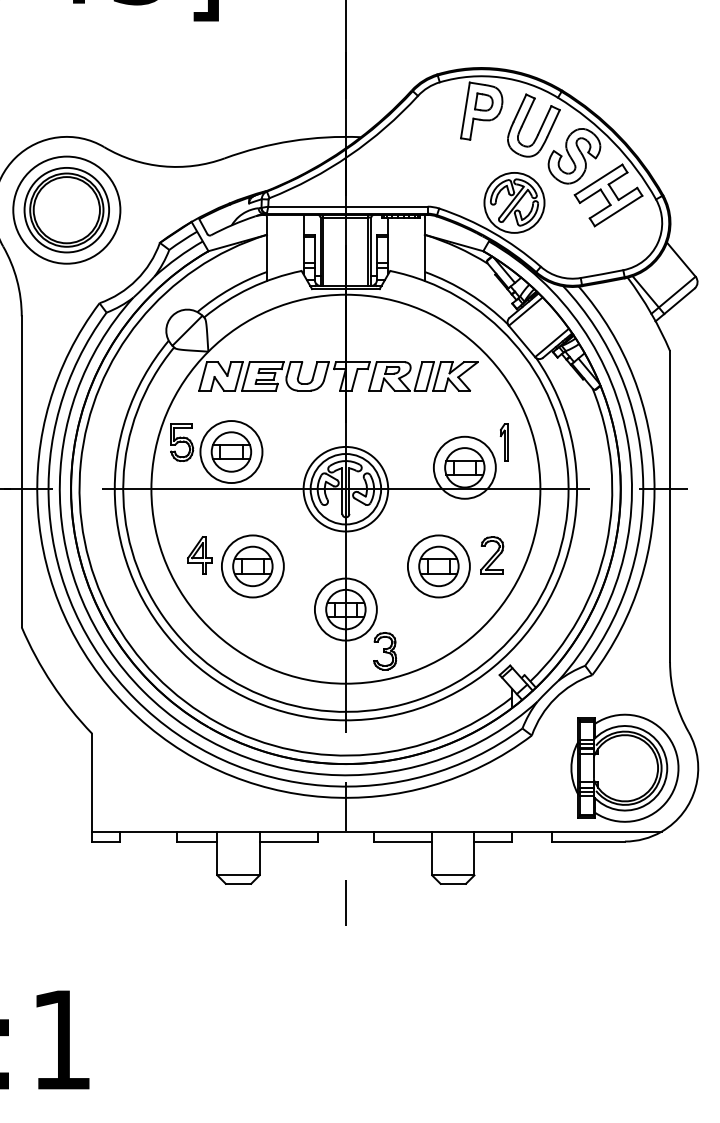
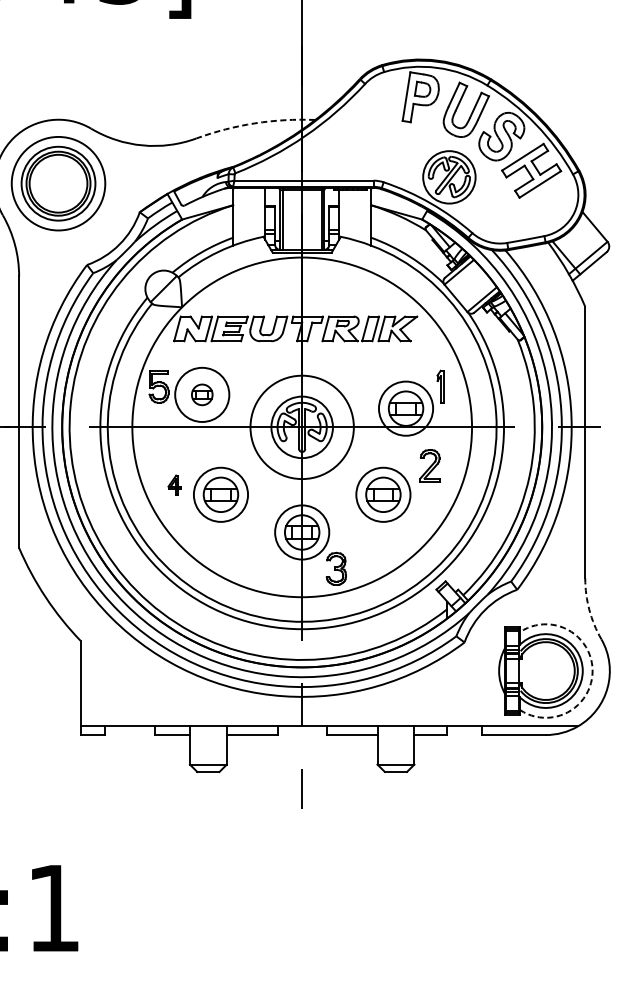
arc: (291, 141) -> (254, 123), solid -> dashed
part: (231, 451) -> (202, 394), size x0.6
circle: (345, 488) -> (301, 426), size x1.4
part: (199, 555) -> (174, 485), size x0.6
part: (492, 555) -> (430, 466), moved
arc: (674, 698) -> (589, 610), solid -> dashed
arc: (678, 768) -> (592, 671), solid -> dashed

